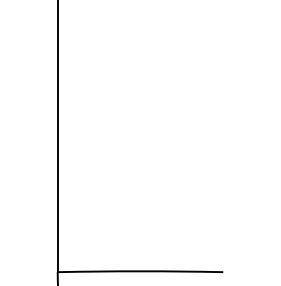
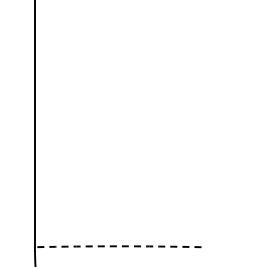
arc: (140, 271) -> (118, 246), solid -> dashed

